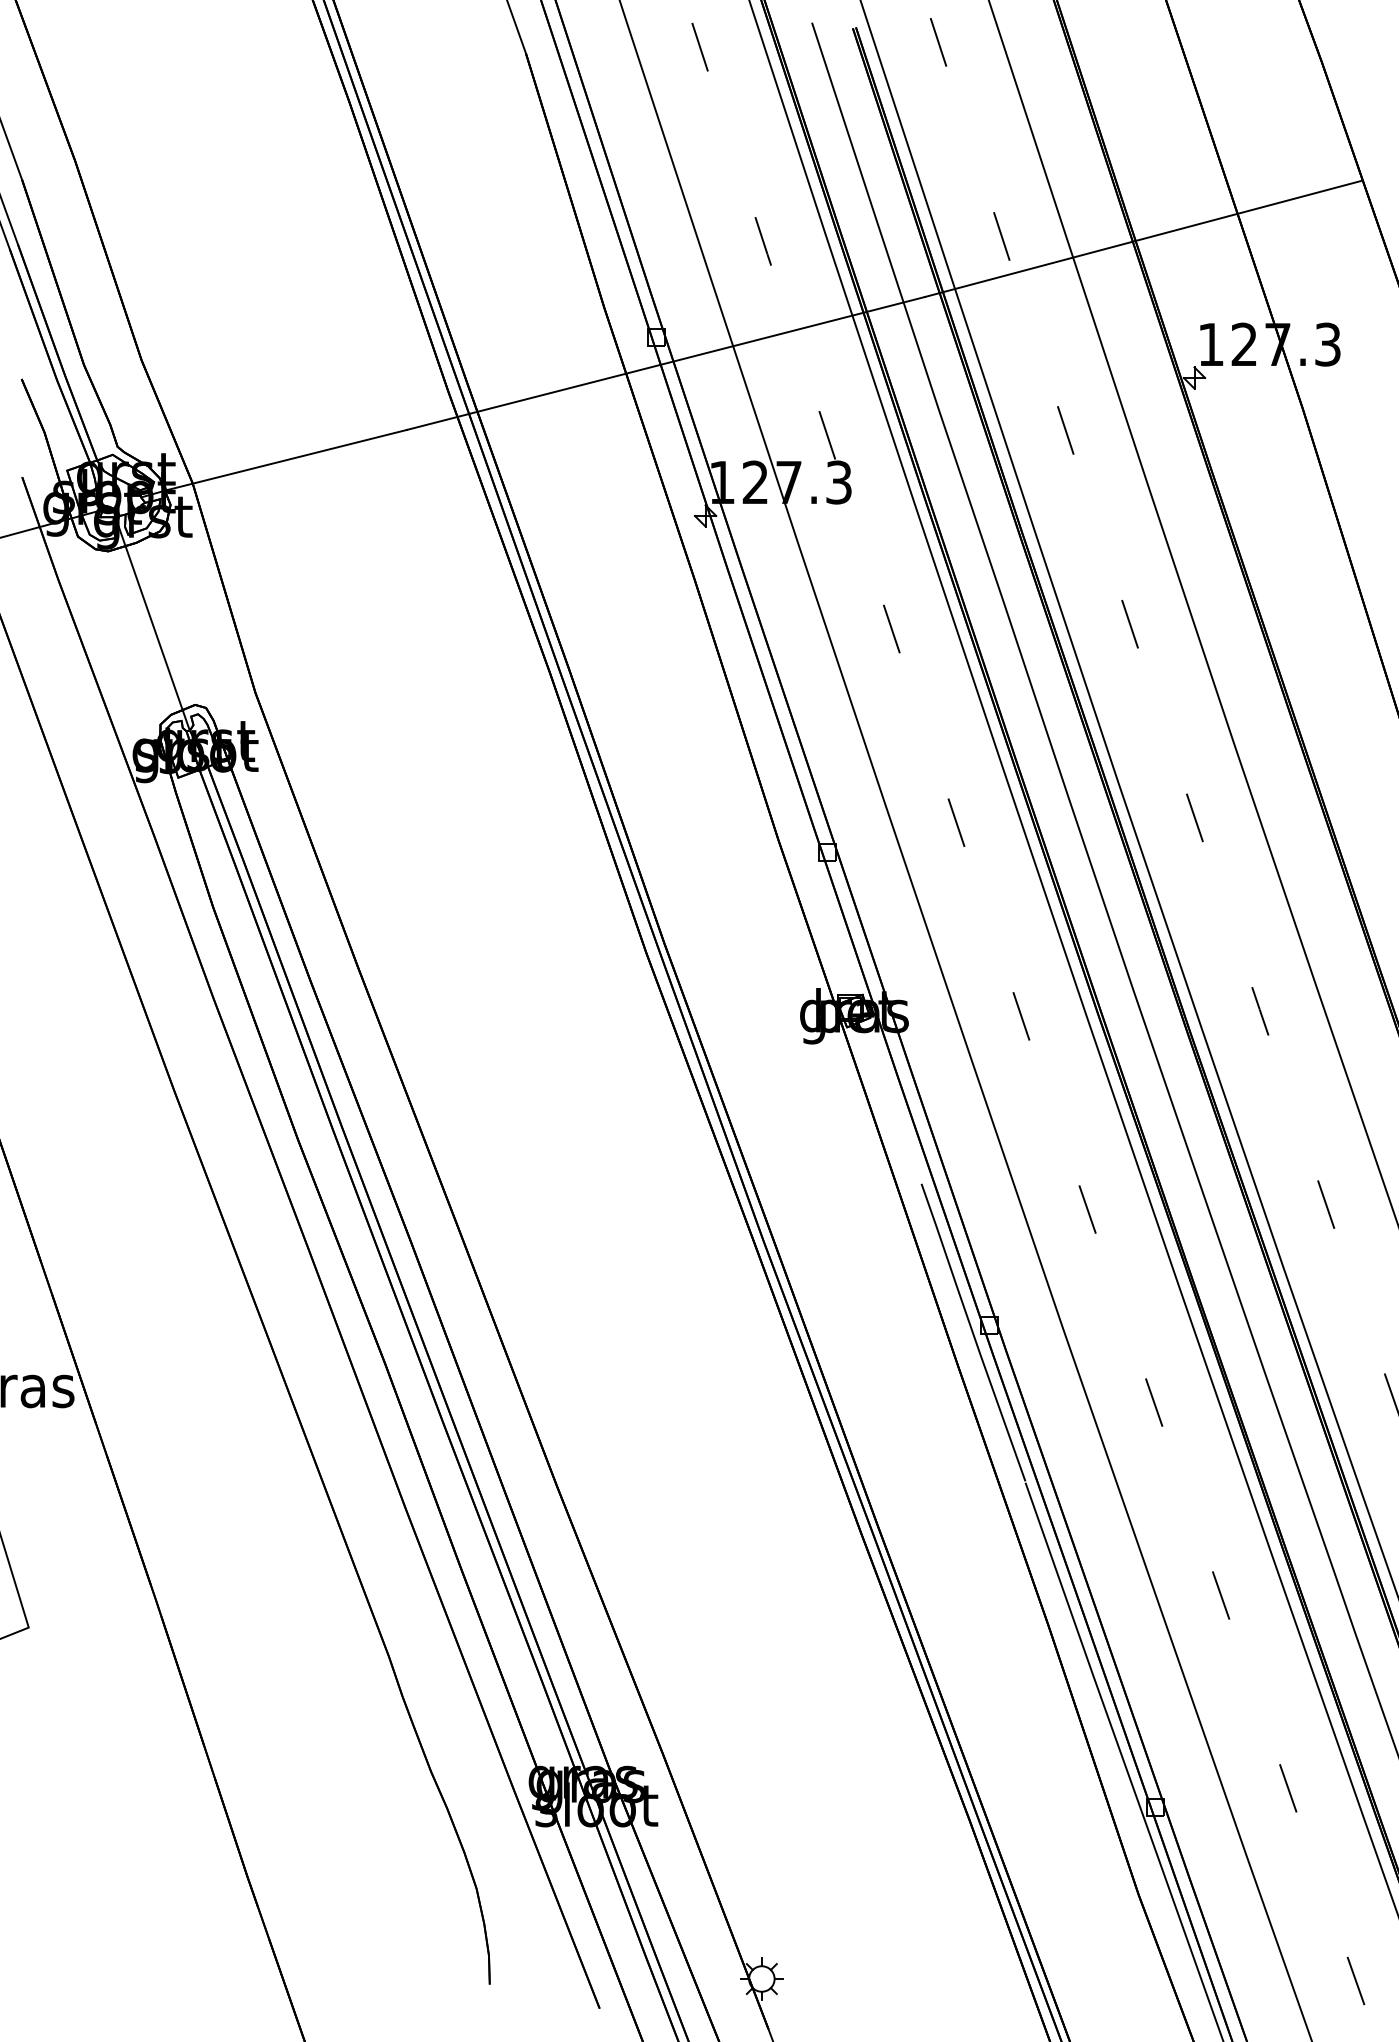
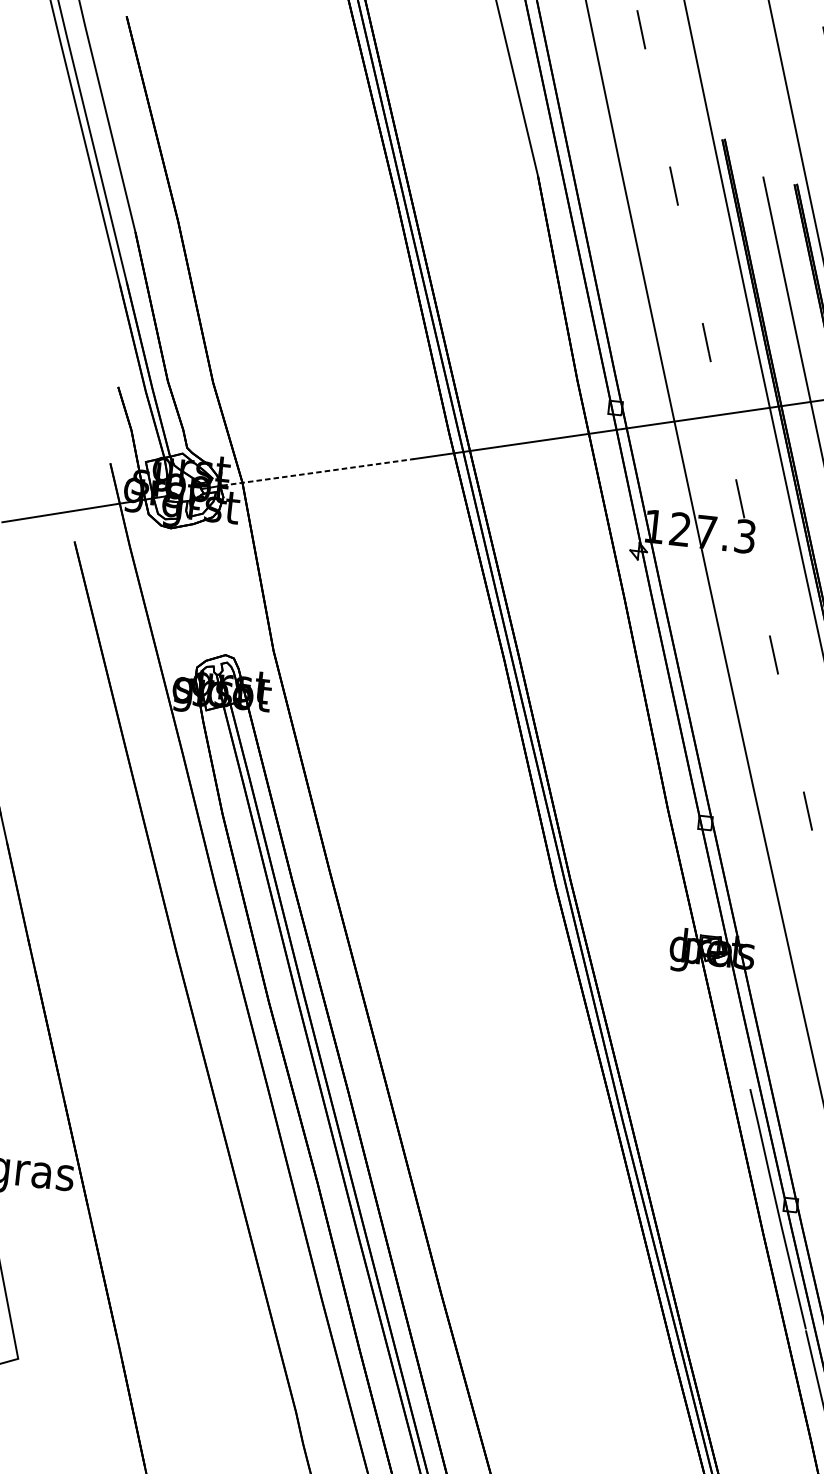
line: (287, 459) -> (318, 472), solid -> dashed
line: (153, 627) -> (199, 591), removed

